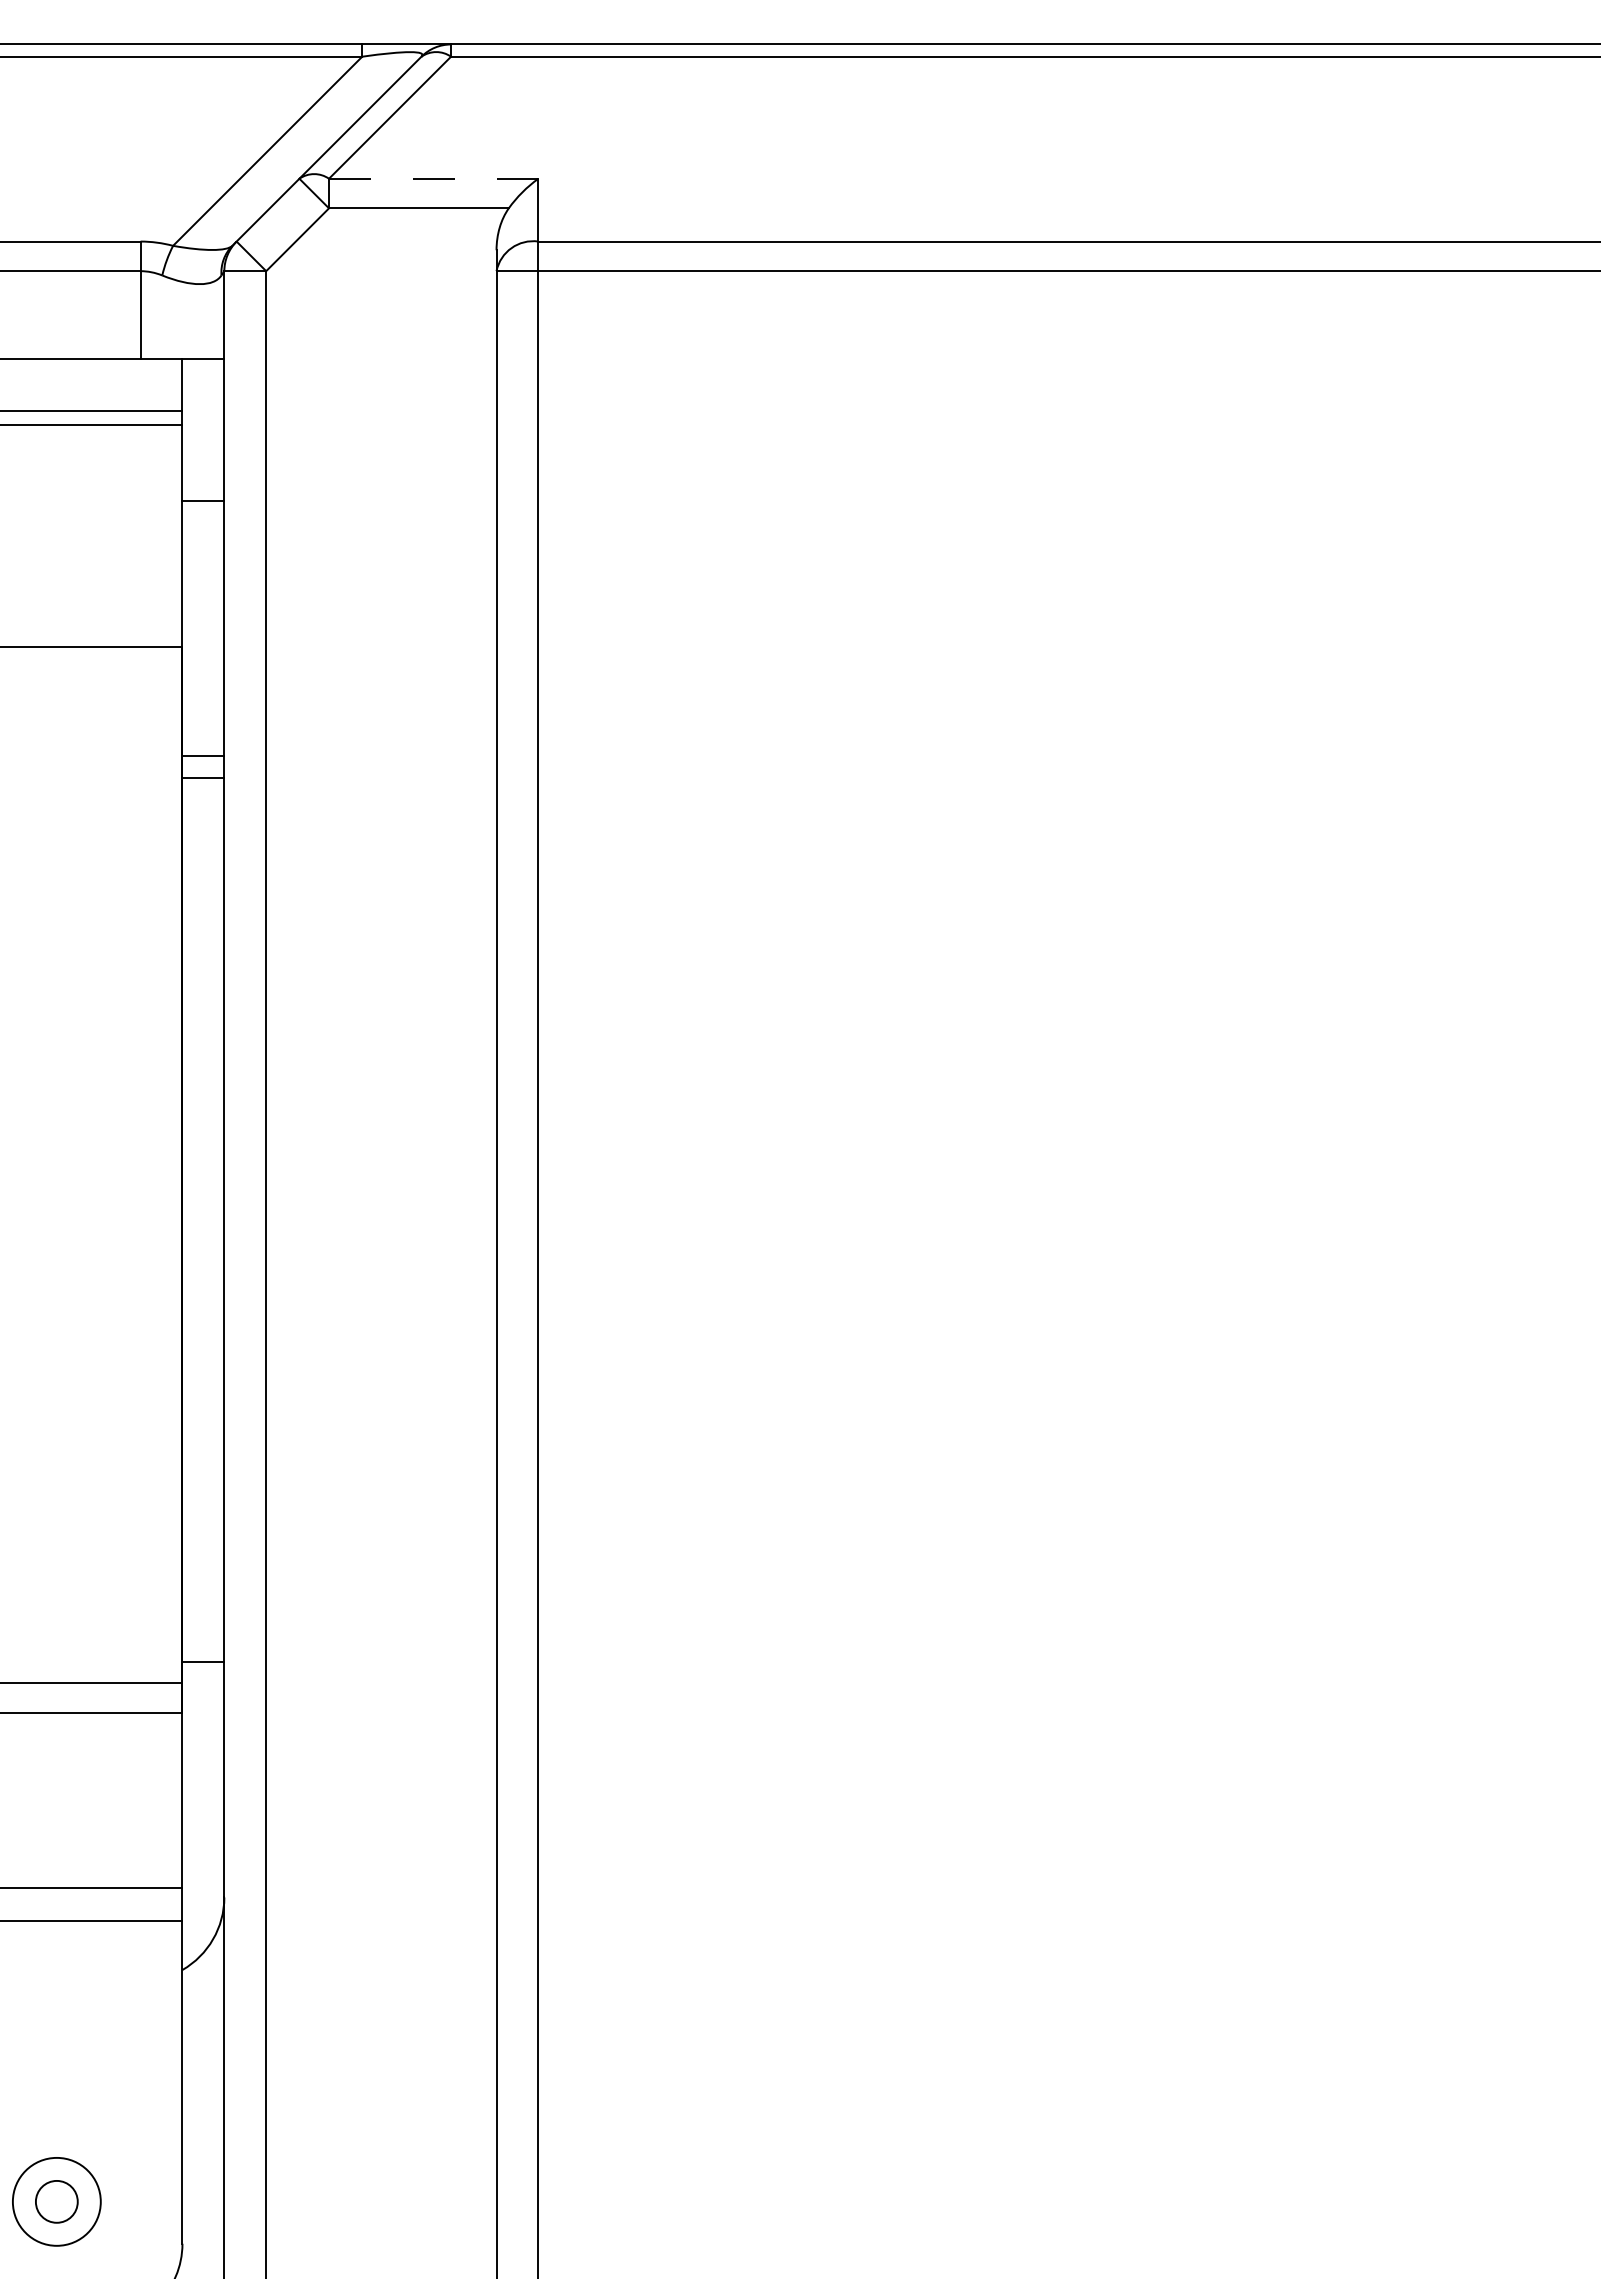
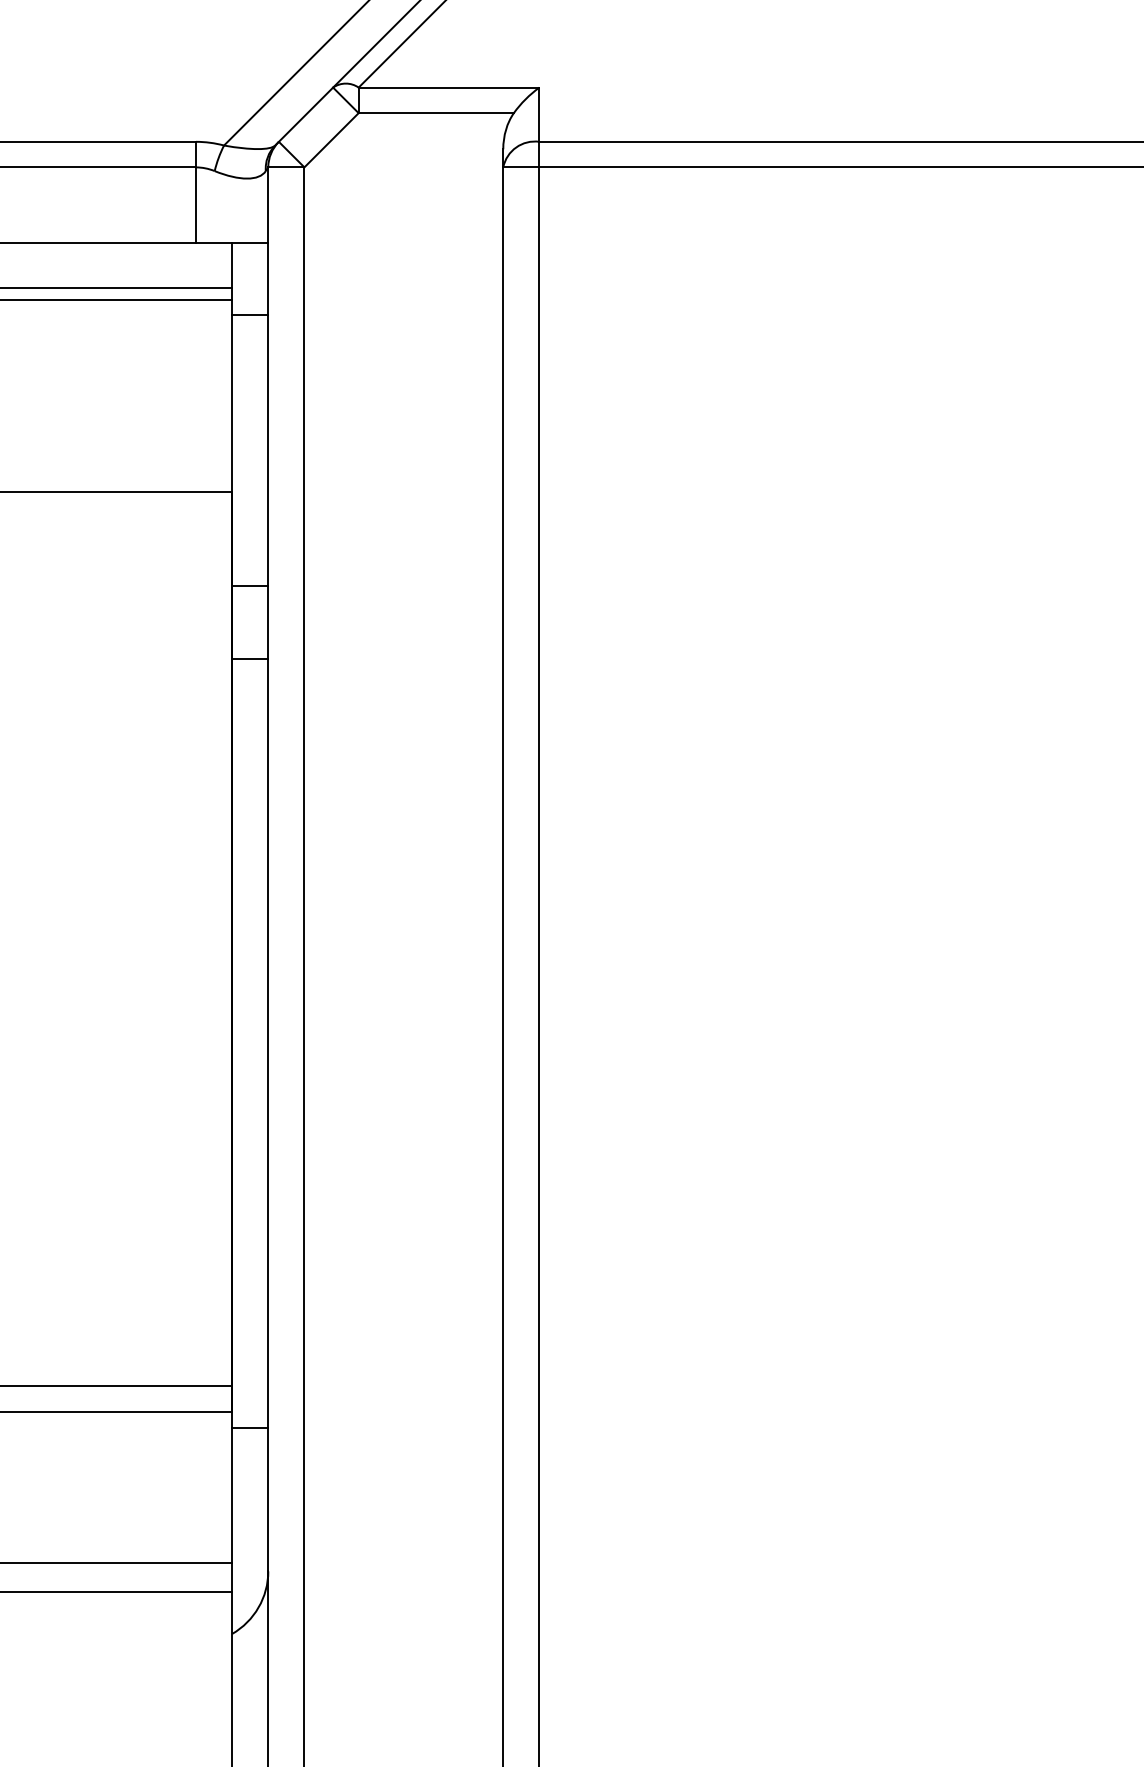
line: (433, 178) -> (448, 87), dashed -> solid
line: (203, 501) -> (250, 315), moved
line: (203, 778) -> (250, 658), moved
line: (203, 1661) -> (250, 1428), moved

